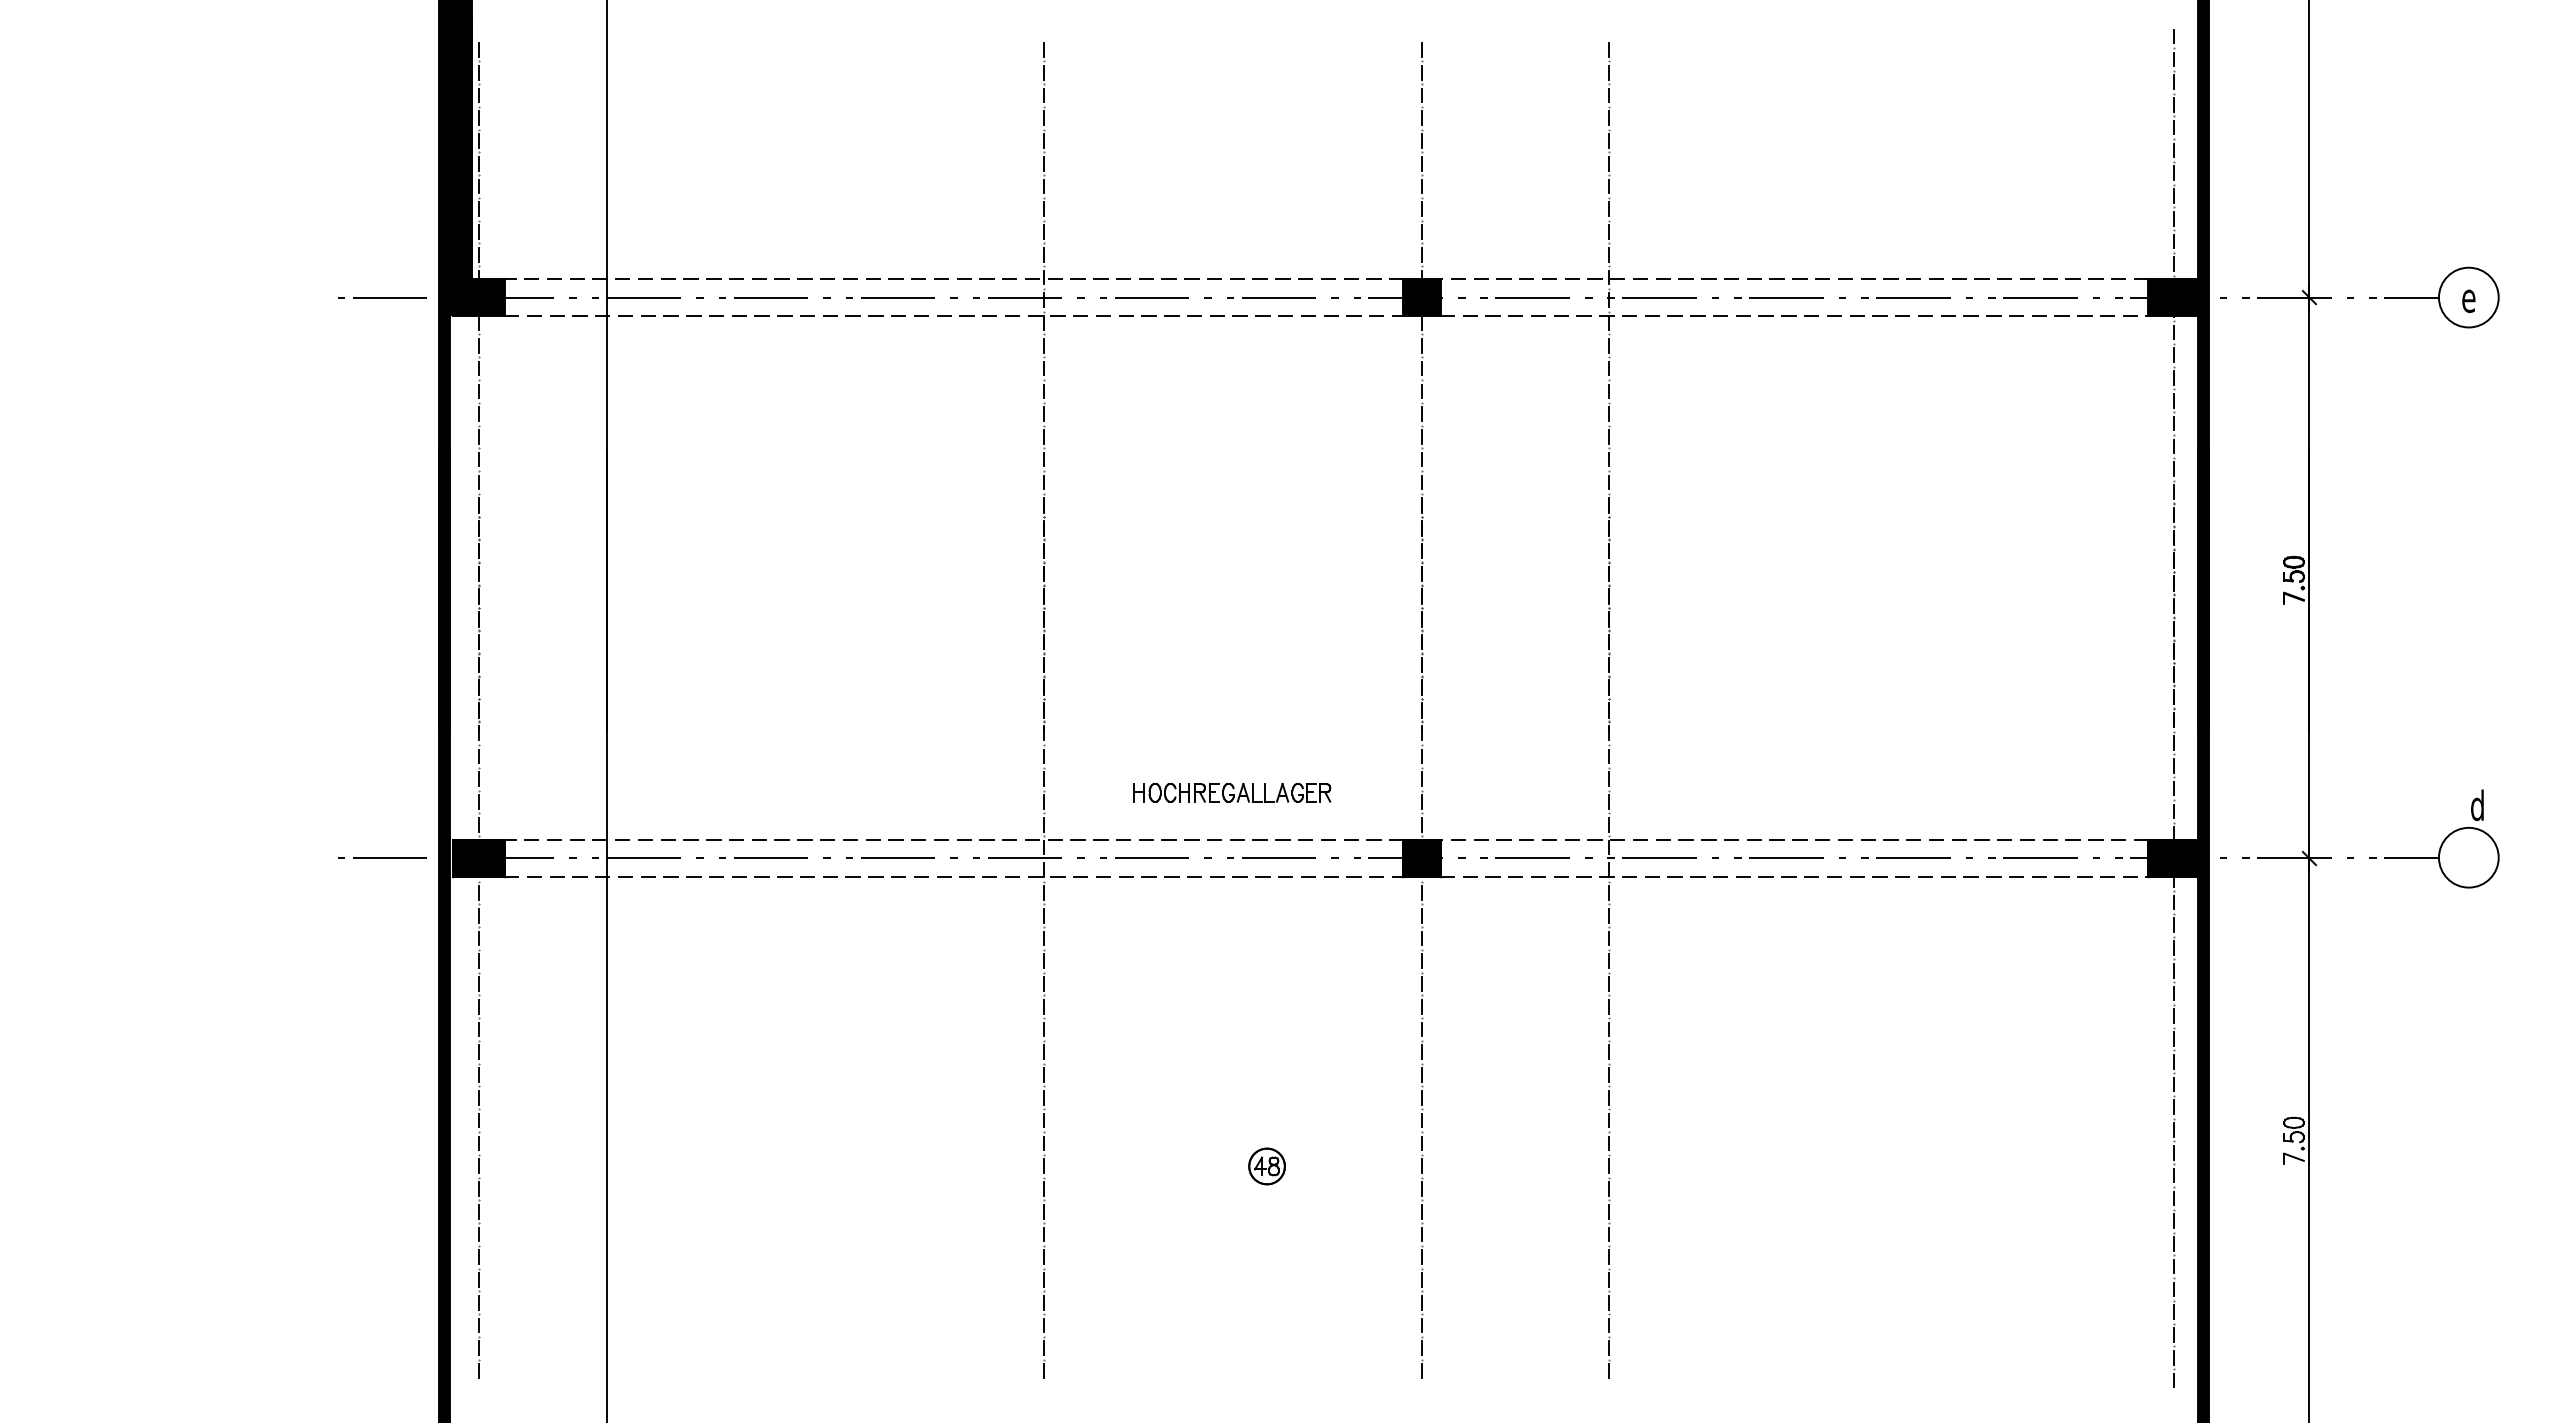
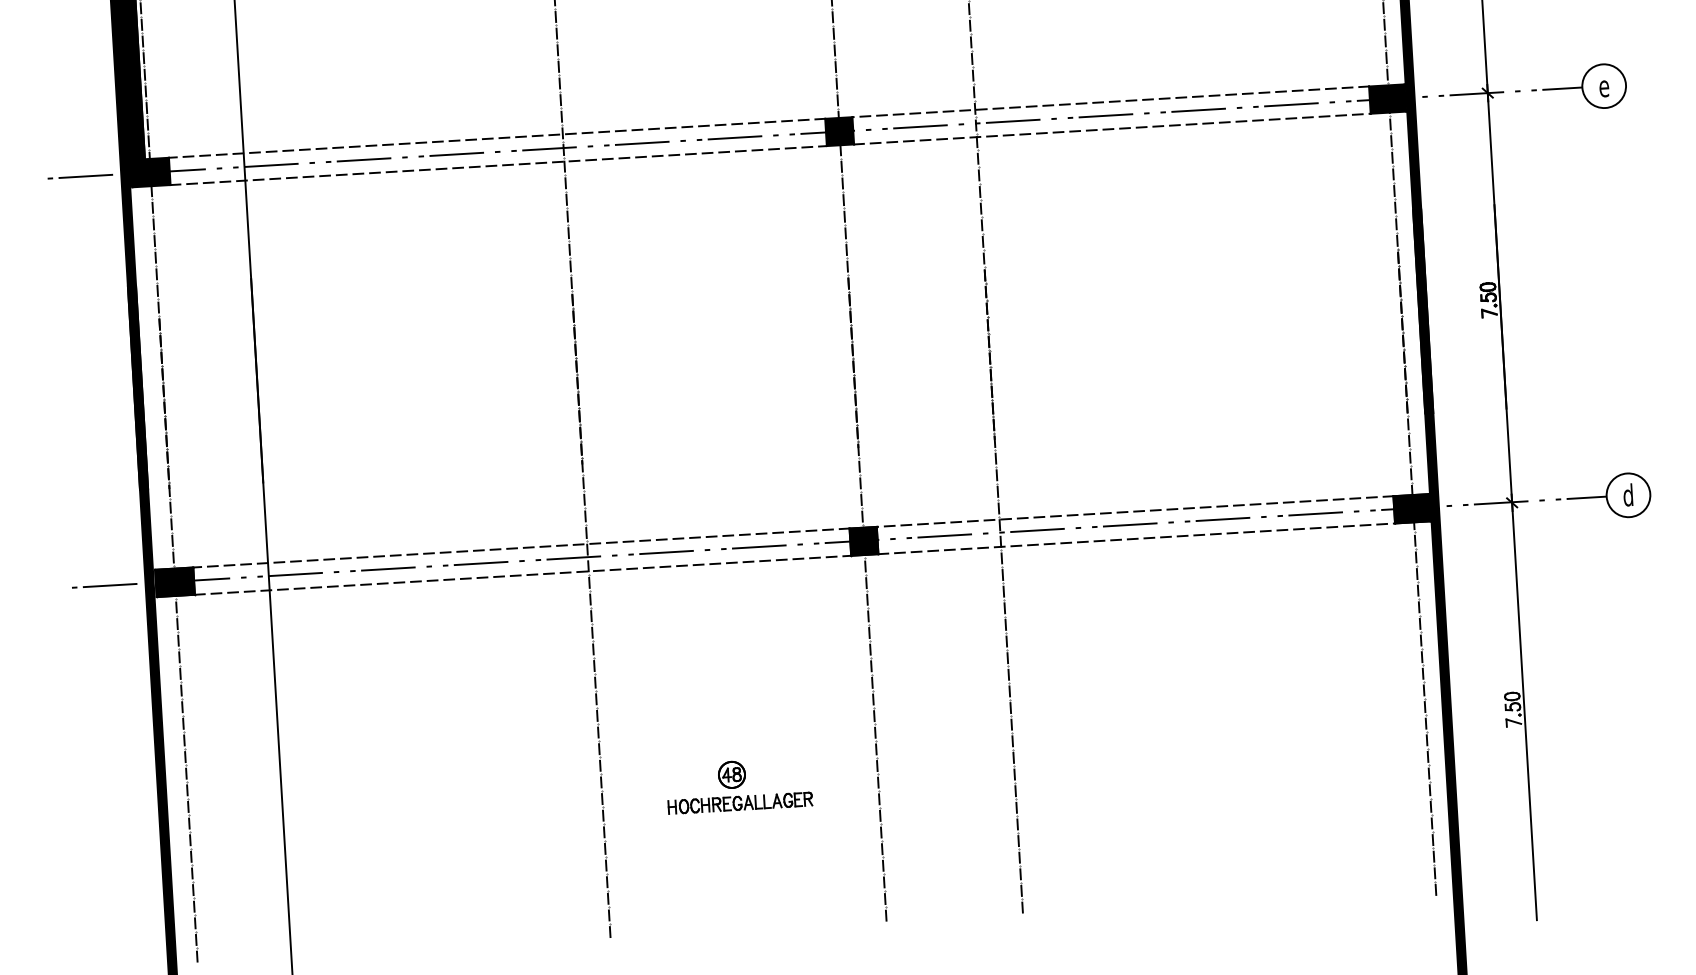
part: (1232, 792) -> (740, 803), moved
text: (2477, 805) -> (1628, 495), moved
part: (1266, 1166) -> (731, 774), moved

